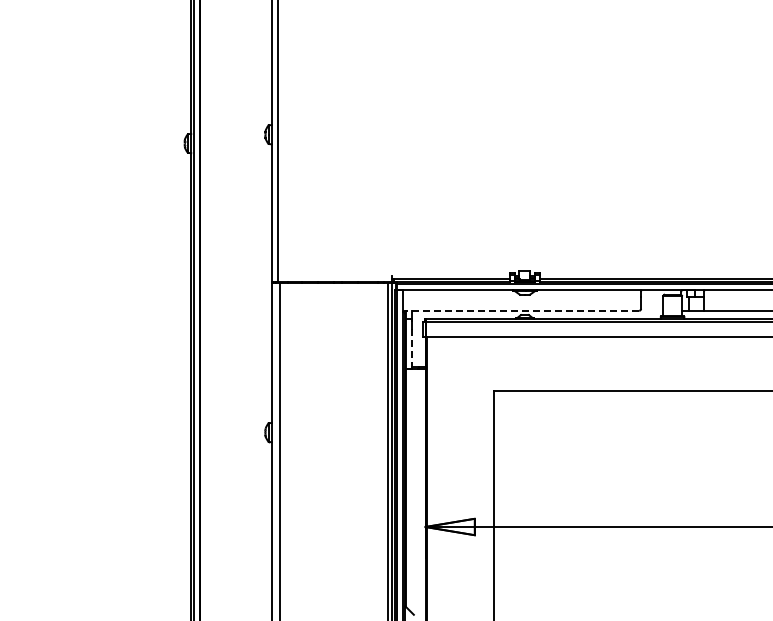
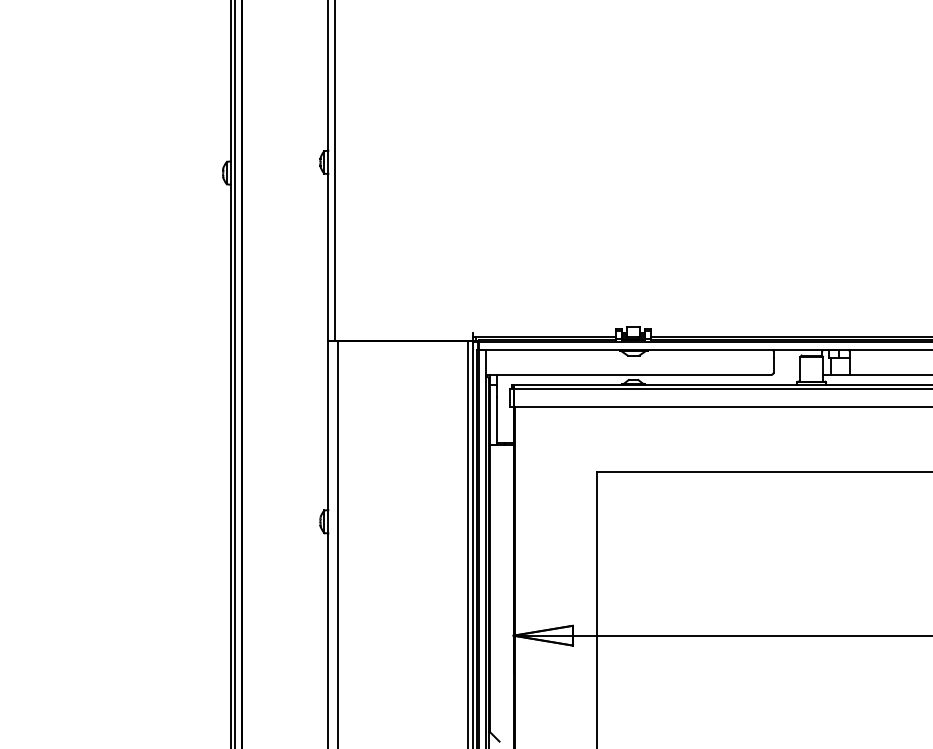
line: (520, 310) -> (628, 374), dashed -> solid
line: (411, 348) -> (496, 420), dashed -> solid

